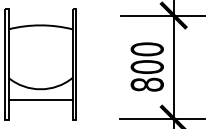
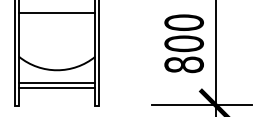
line: (40, 40) -> (57, 12), added
line: (40, 103) -> (57, 87), added

